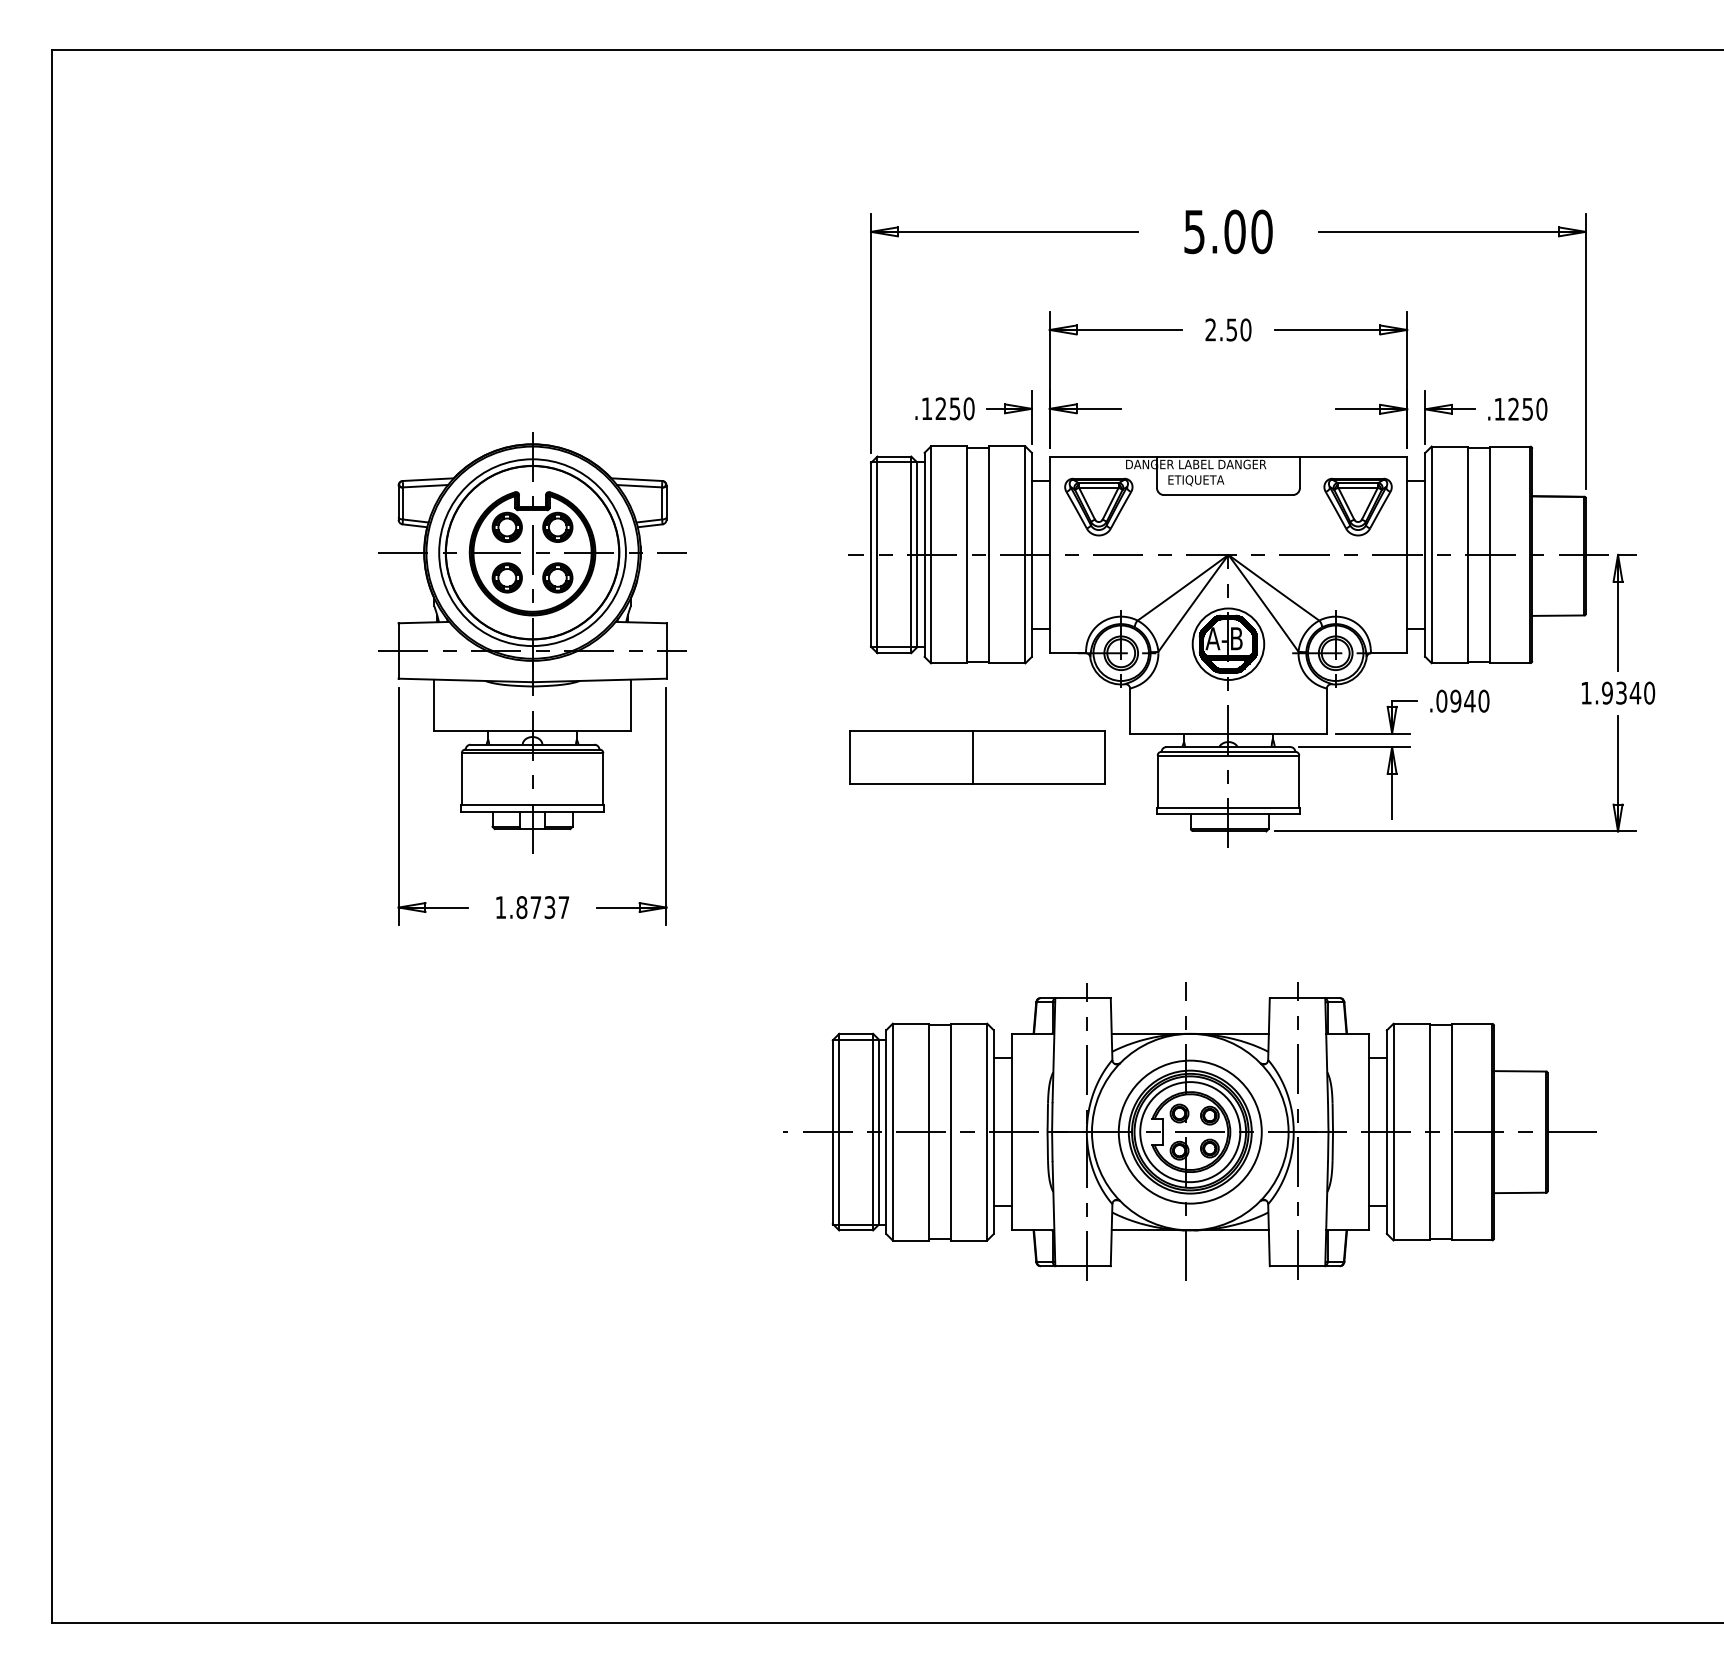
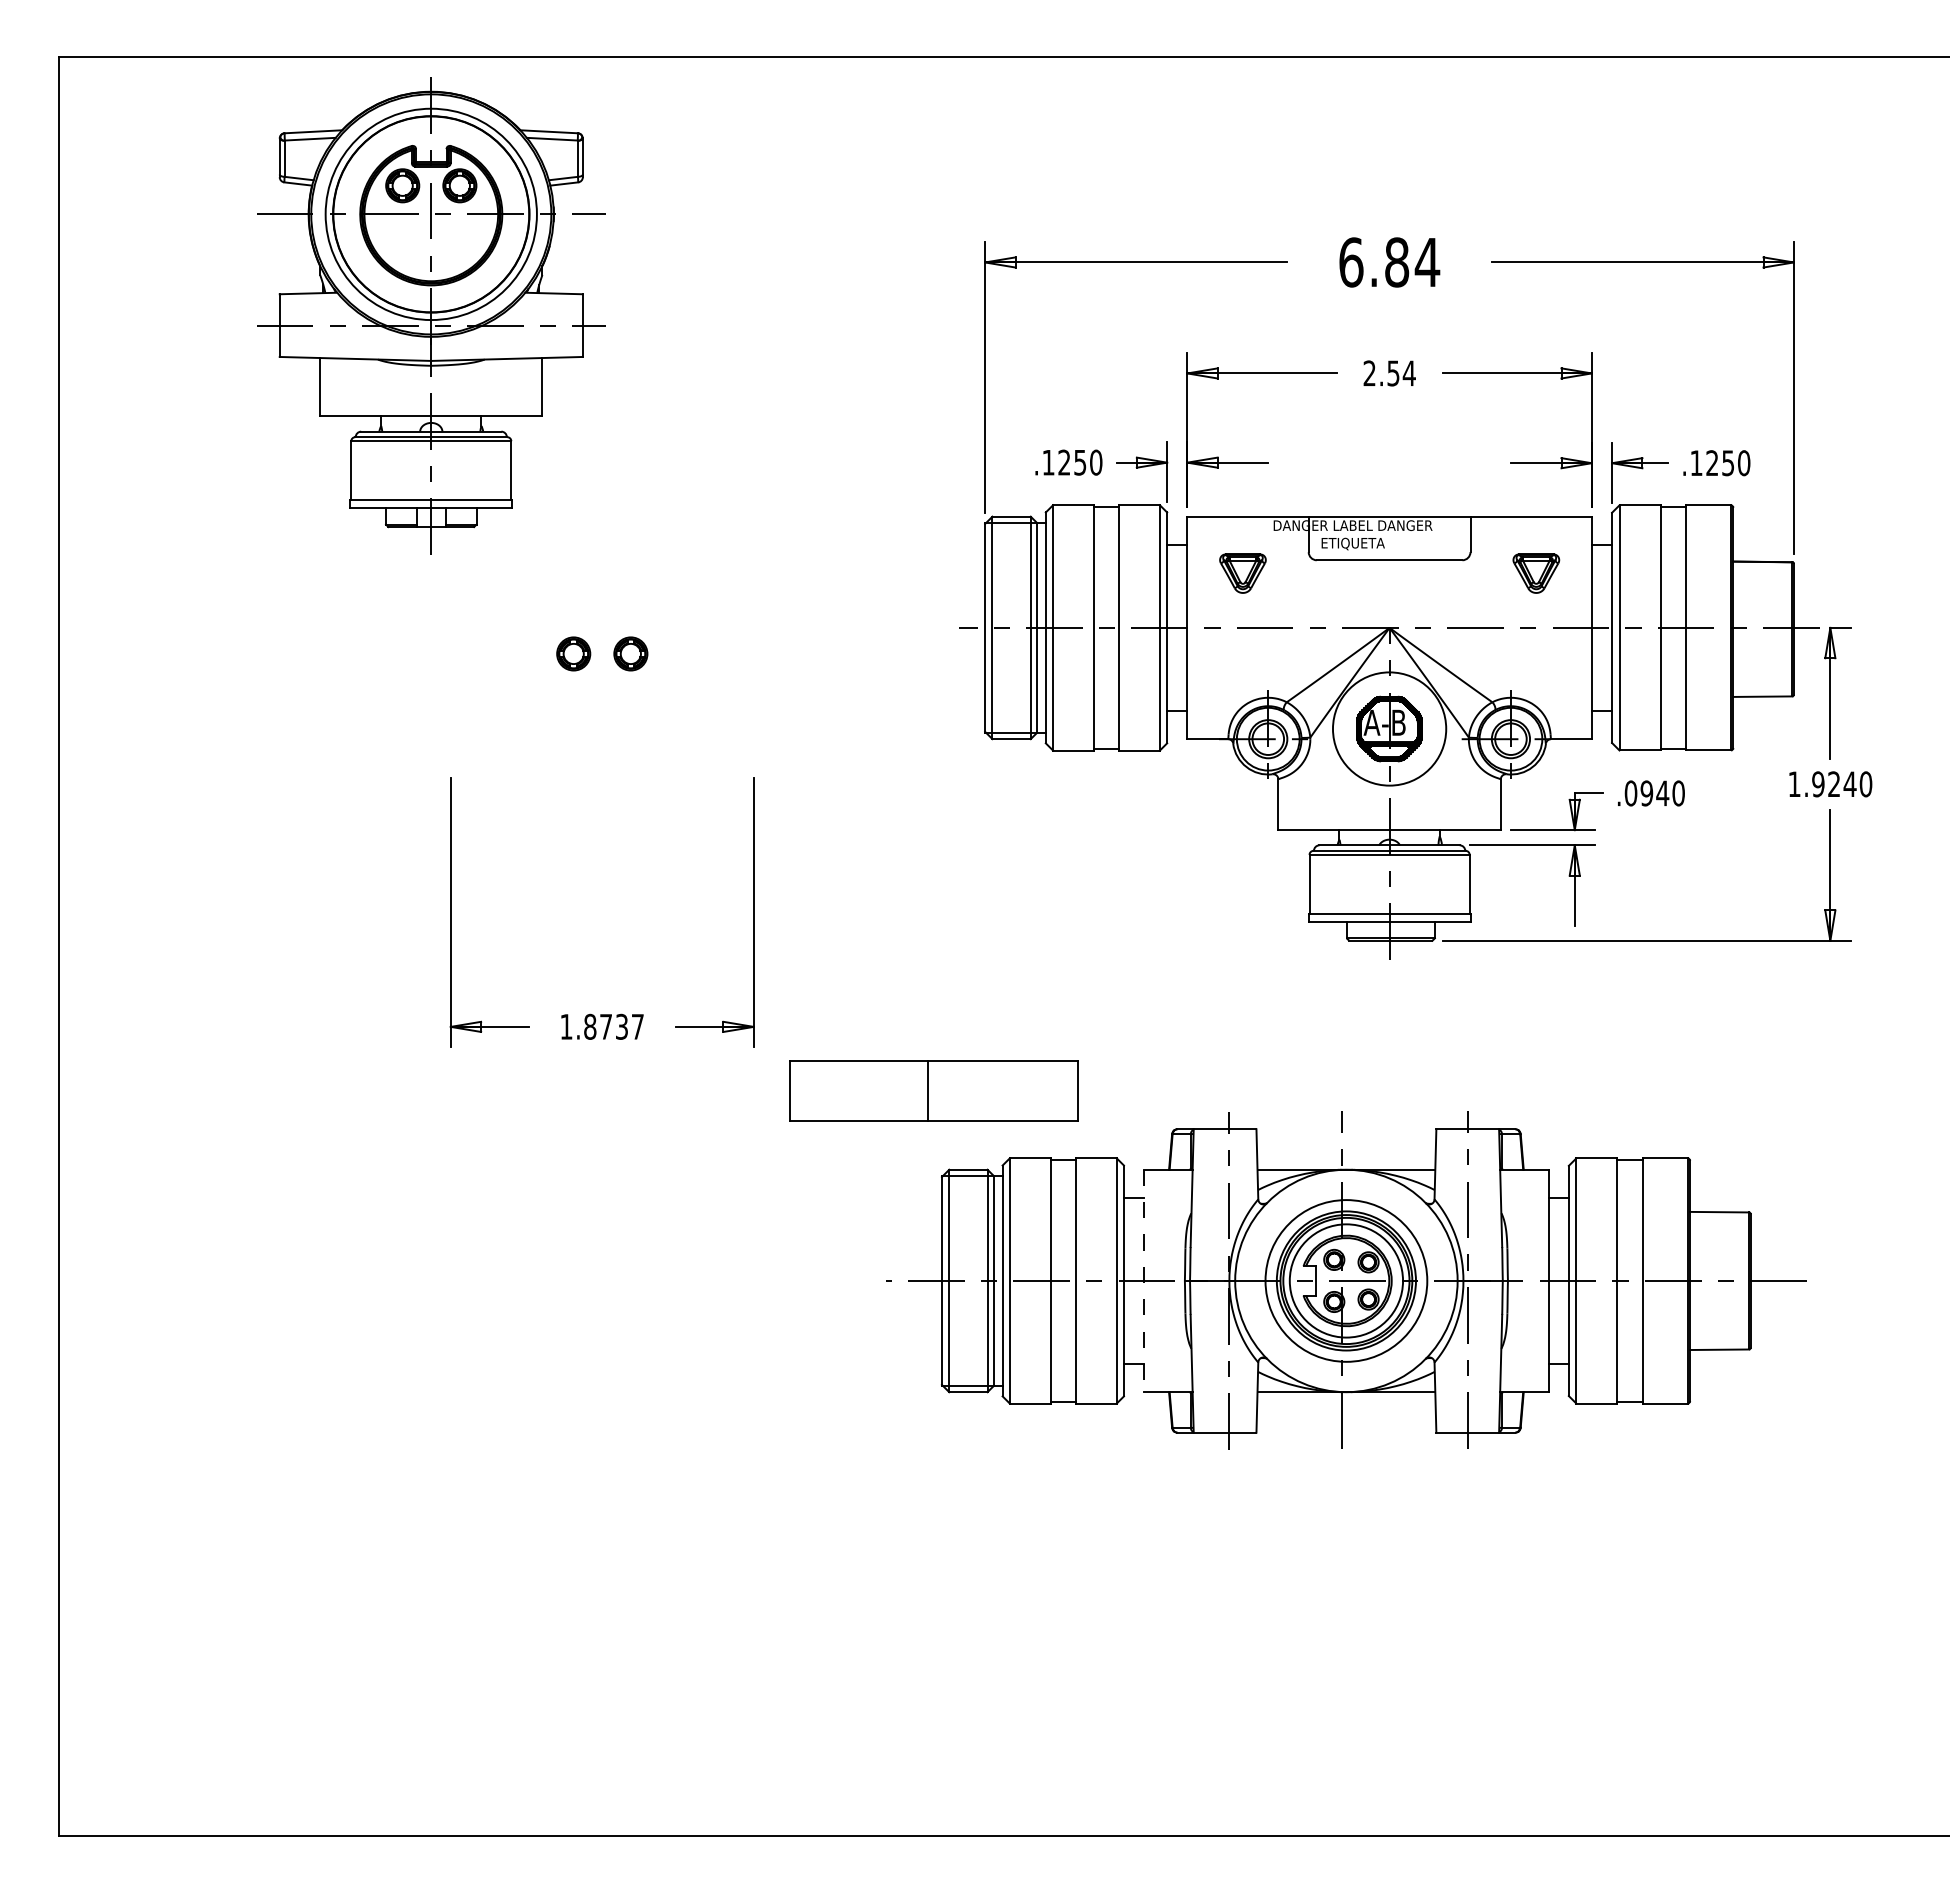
text: (1228, 231) -> (1389, 262), 5.00 -> 6.84
text: (1245, 330) -> (1408, 373), 2.50 -> 2.54
part: (1098, 506) -> (1242, 573), size x0.6
part: (1358, 506) -> (1536, 573), size x0.6
part: (532, 642) -> (431, 315), moved
circle: (1228, 643) -> (1389, 728), size x1.4
text: (1621, 693) -> (1834, 784), 1.9340 -> 1.9240
part: (977, 756) -> (933, 1090), moved
line: (1011, 1132) -> (1144, 1281), solid -> dashed

